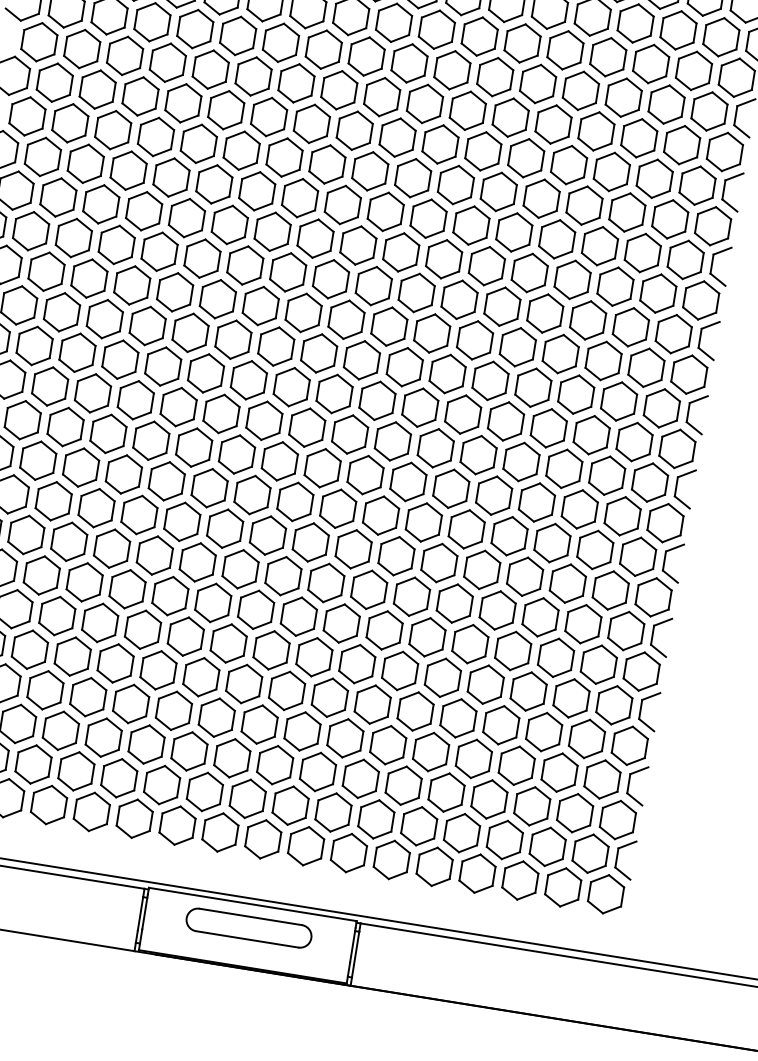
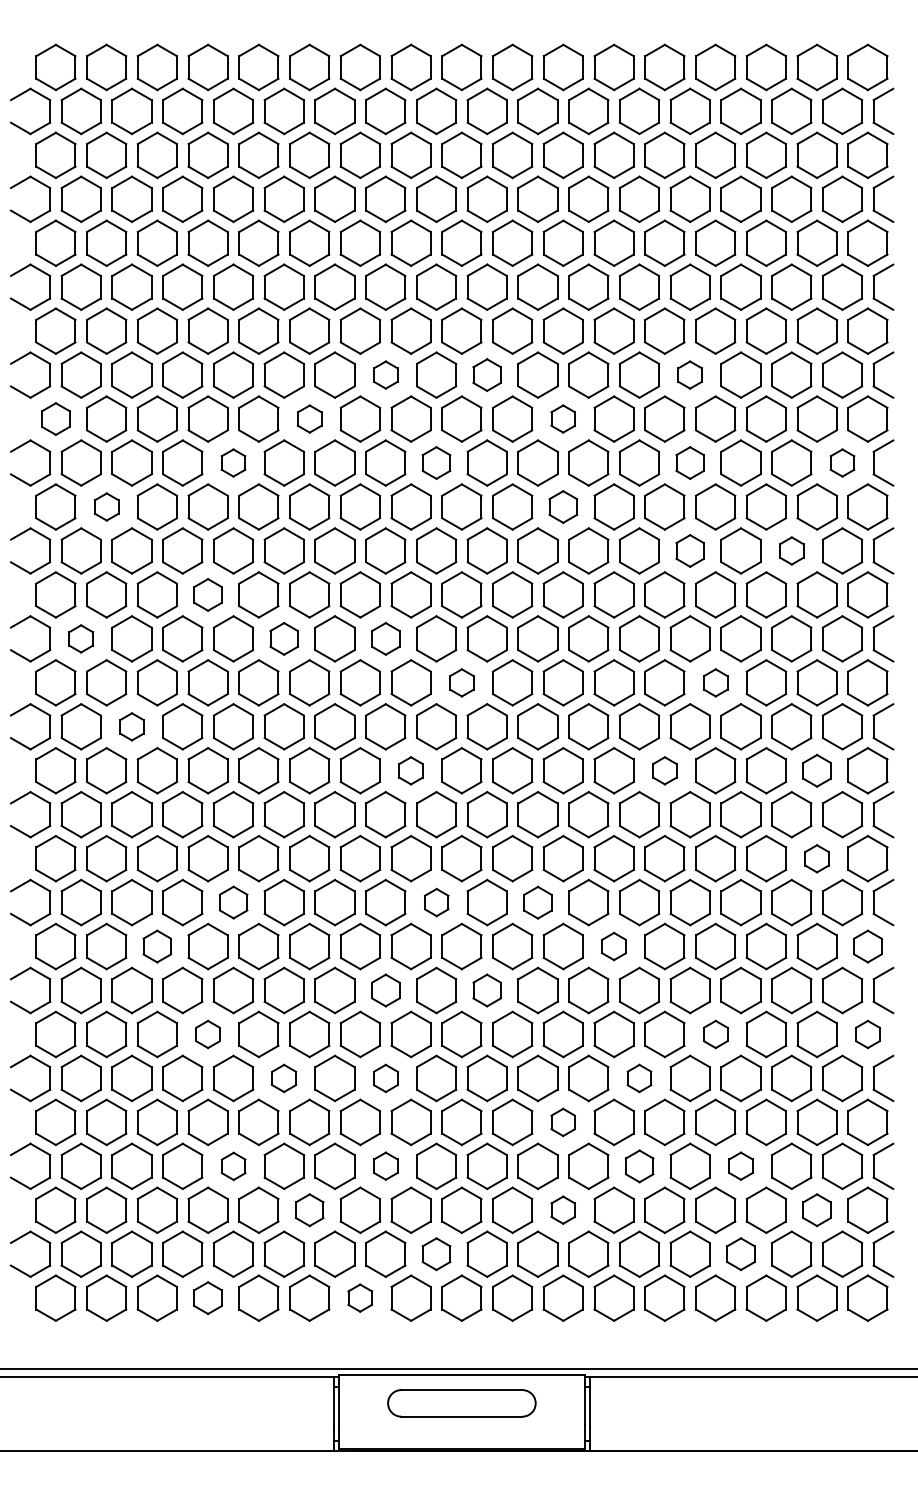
part: (39, 41) -> (55, 418), size x0.7
part: (323, 49) -> (385, 374), size x0.6
part: (408, 62) -> (486, 374), size x0.7
part: (253, 75) -> (309, 418), size x0.6
part: (580, 90) -> (689, 374), size x0.6
part: (183, 102) -> (233, 462), size x0.6
part: (467, 110) -> (562, 418), size x0.6
part: (70, 122) -> (106, 506), size x0.6
part: (354, 130) -> (436, 462), size x0.7
part: (568, 164) -> (689, 462), size x0.7
part: (455, 184) -> (562, 506), size x0.7
part: (697, 185) -> (842, 462), size x0.6
part: (143, 210) -> (207, 594), size x0.7
part: (30, 230) -> (80, 638), size x0.6
part: (556, 238) -> (689, 550), size x0.7
part: (642, 252) -> (791, 550), size x0.6
part: (201, 258) -> (283, 638), size x0.7
part: (287, 272) -> (385, 638), size x0.7
part: (61, 311) -> (131, 726), size x0.6
part: (346, 319) -> (461, 682), size x0.6
part: (560, 353) -> (715, 682), size x0.6
part: (291, 386) -> (410, 770), size x0.6
part: (505, 421) -> (664, 770), size x0.6
part: (634, 441) -> (816, 770), size x0.7
part: (123, 474) -> (233, 902), size x0.7
part: (52, 501) -> (156, 946), size x0.7
part: (295, 501) -> (436, 902), size x0.6
part: (380, 515) -> (537, 902), size x0.7
part: (622, 516) -> (816, 858), size x0.6
part: (438, 562) -> (613, 946), size x0.6
part: (240, 569) -> (385, 990), size x0.7
part: (84, 582) -> (207, 1034), size x0.6
part: (325, 582) -> (486, 990), size x0.7
part: (653, 597) -> (867, 946), size x0.7
part: (142, 629) -> (283, 1078), size x0.6
part: (228, 643) -> (385, 1078), size x0.6
part: (513, 651) -> (715, 1034), size x0.6
part: (641, 671) -> (867, 1034), size x0.6
part: (442, 677) -> (639, 1078), size x0.6
part: (88, 697) -> (233, 1166), size x0.6
part: (371, 704) -> (562, 1122), size x0.6
part: (216, 716) -> (385, 1165), size x0.6
part: (146, 743) -> (309, 1209), size x0.7
part: (431, 752) -> (639, 1166), size x0.7
part: (516, 764) -> (740, 1165), size x0.6
part: (360, 778) -> (562, 1209), size x0.6
part: (247, 798) -> (436, 1253), size x0.7
part: (48, 804) -> (207, 1297), size x0.7
part: (574, 812) -> (816, 1209), size x0.7
part: (176, 824) -> (359, 1297), size x0.6
part: (504, 839) -> (740, 1253), size x0.7

